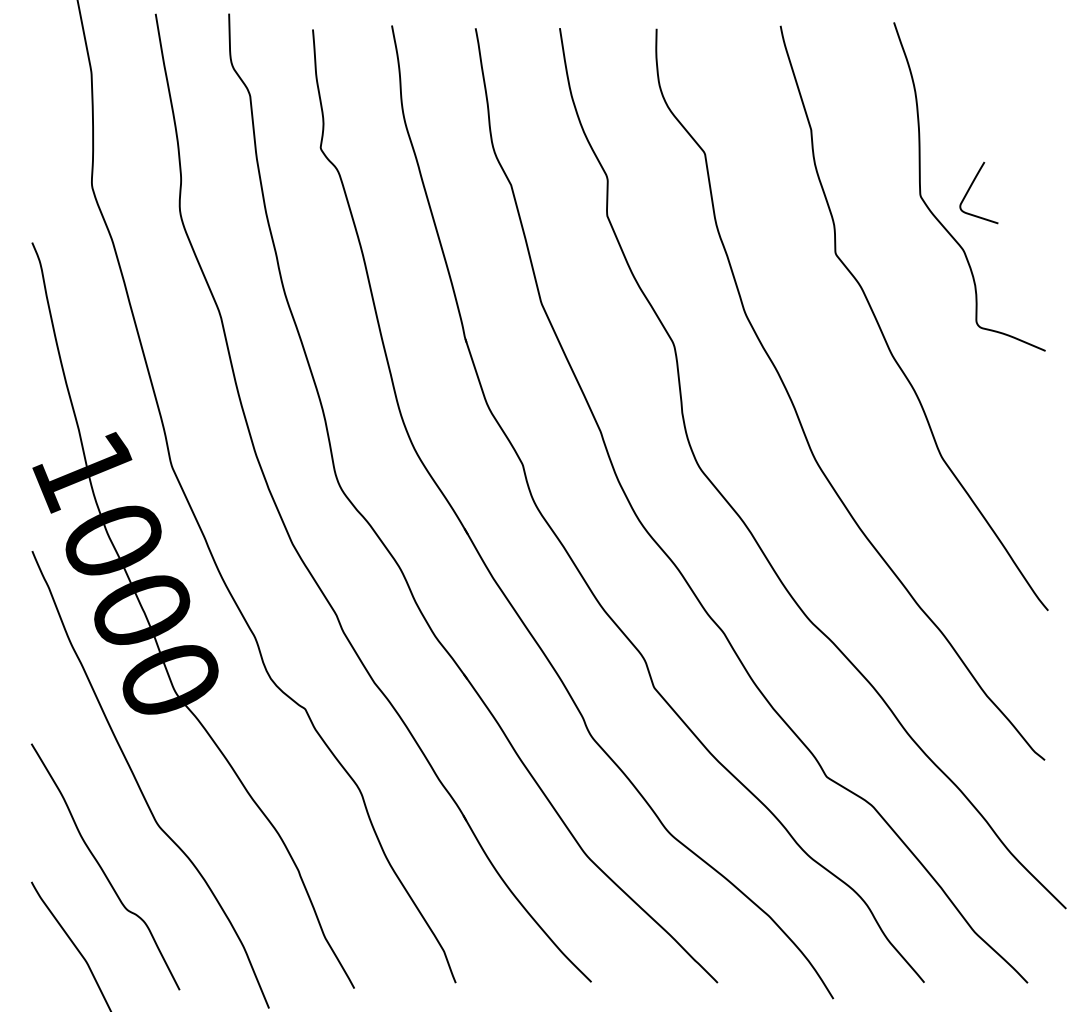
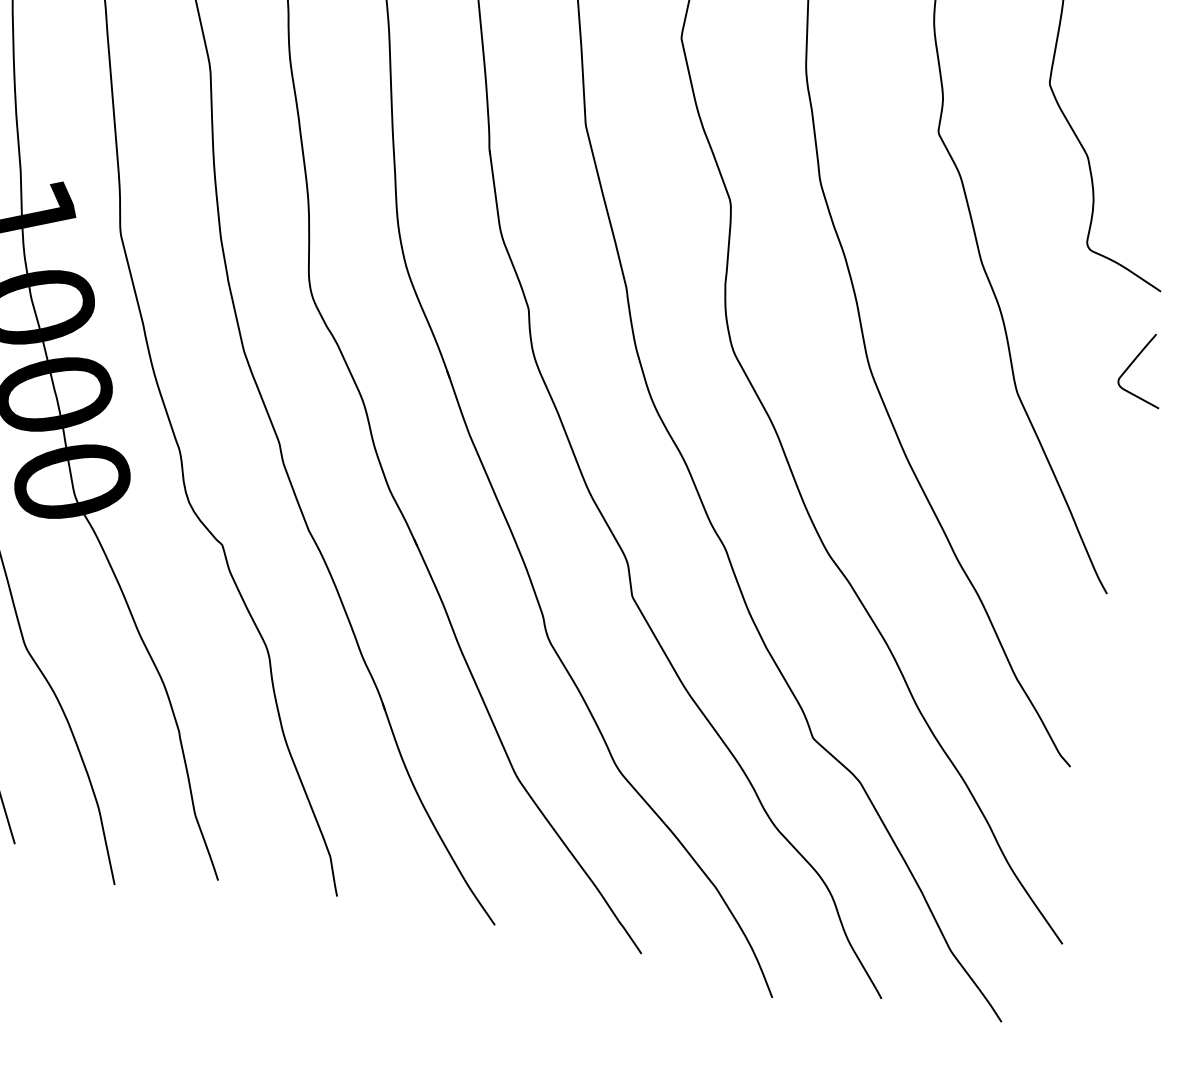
curve: (971, 187) -> (1135, 360), moved

